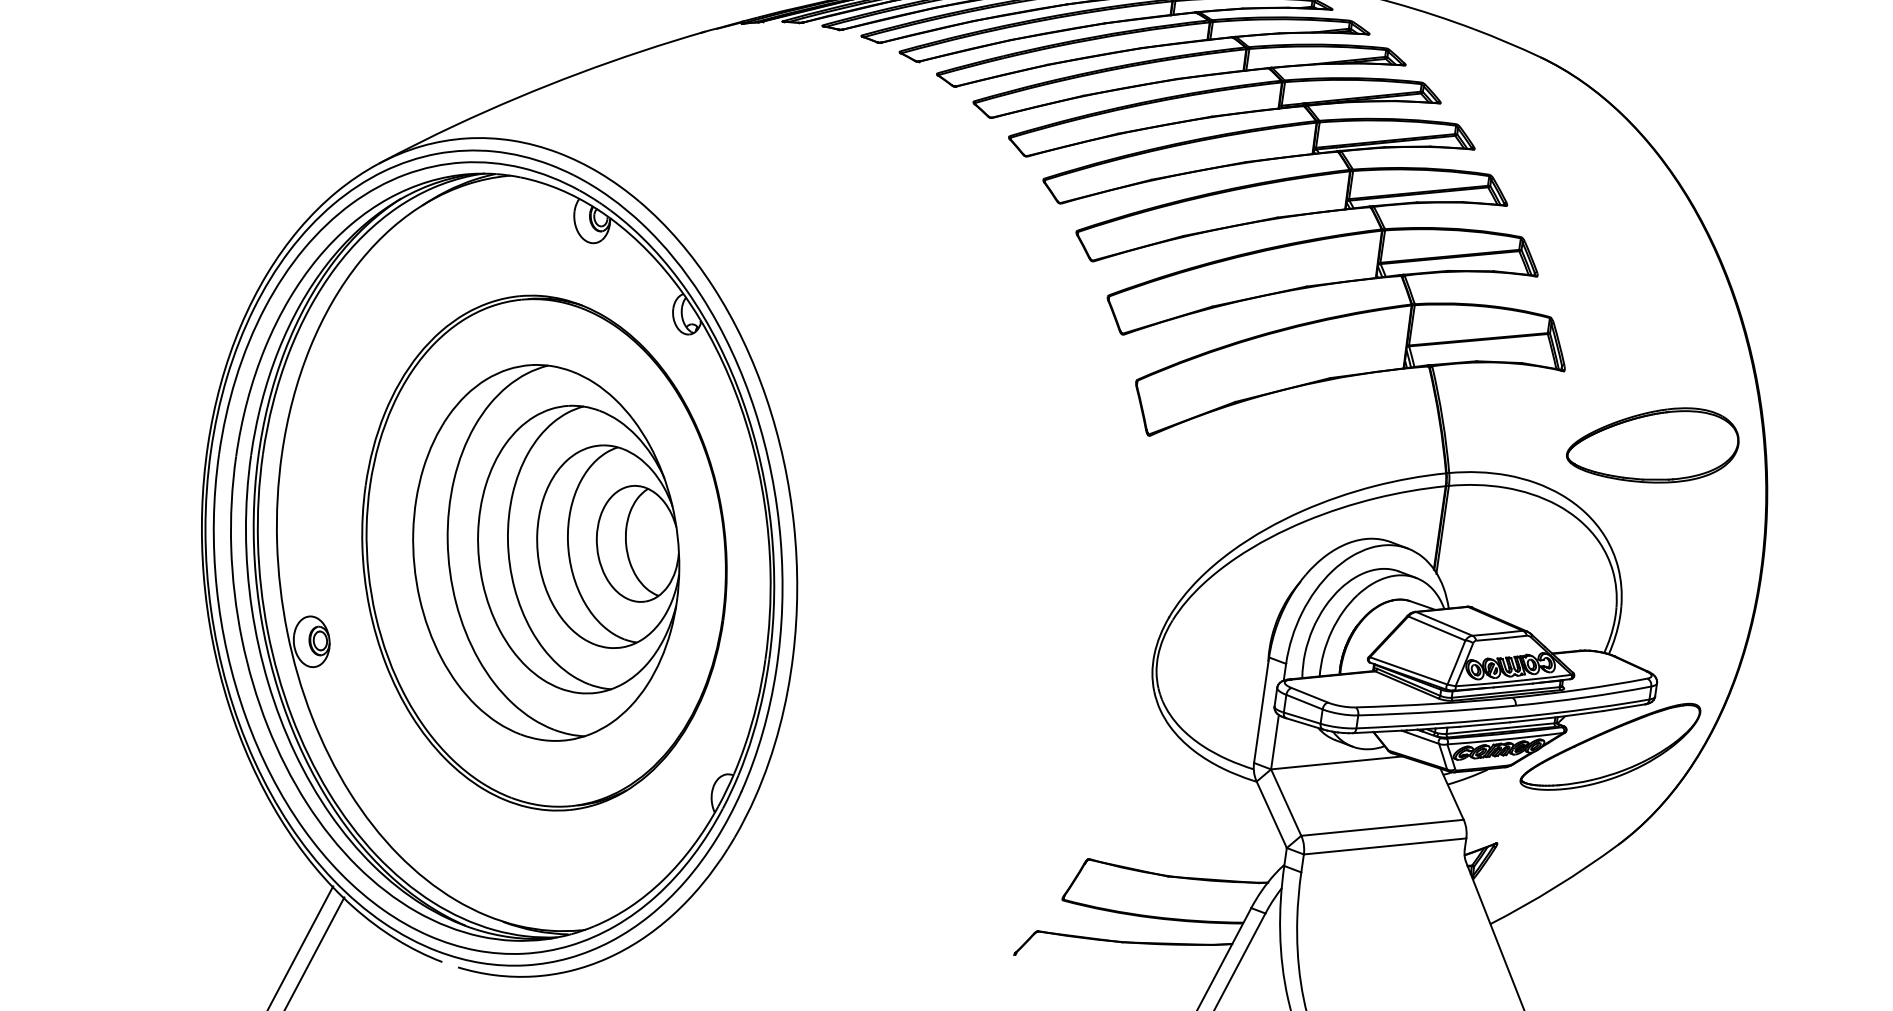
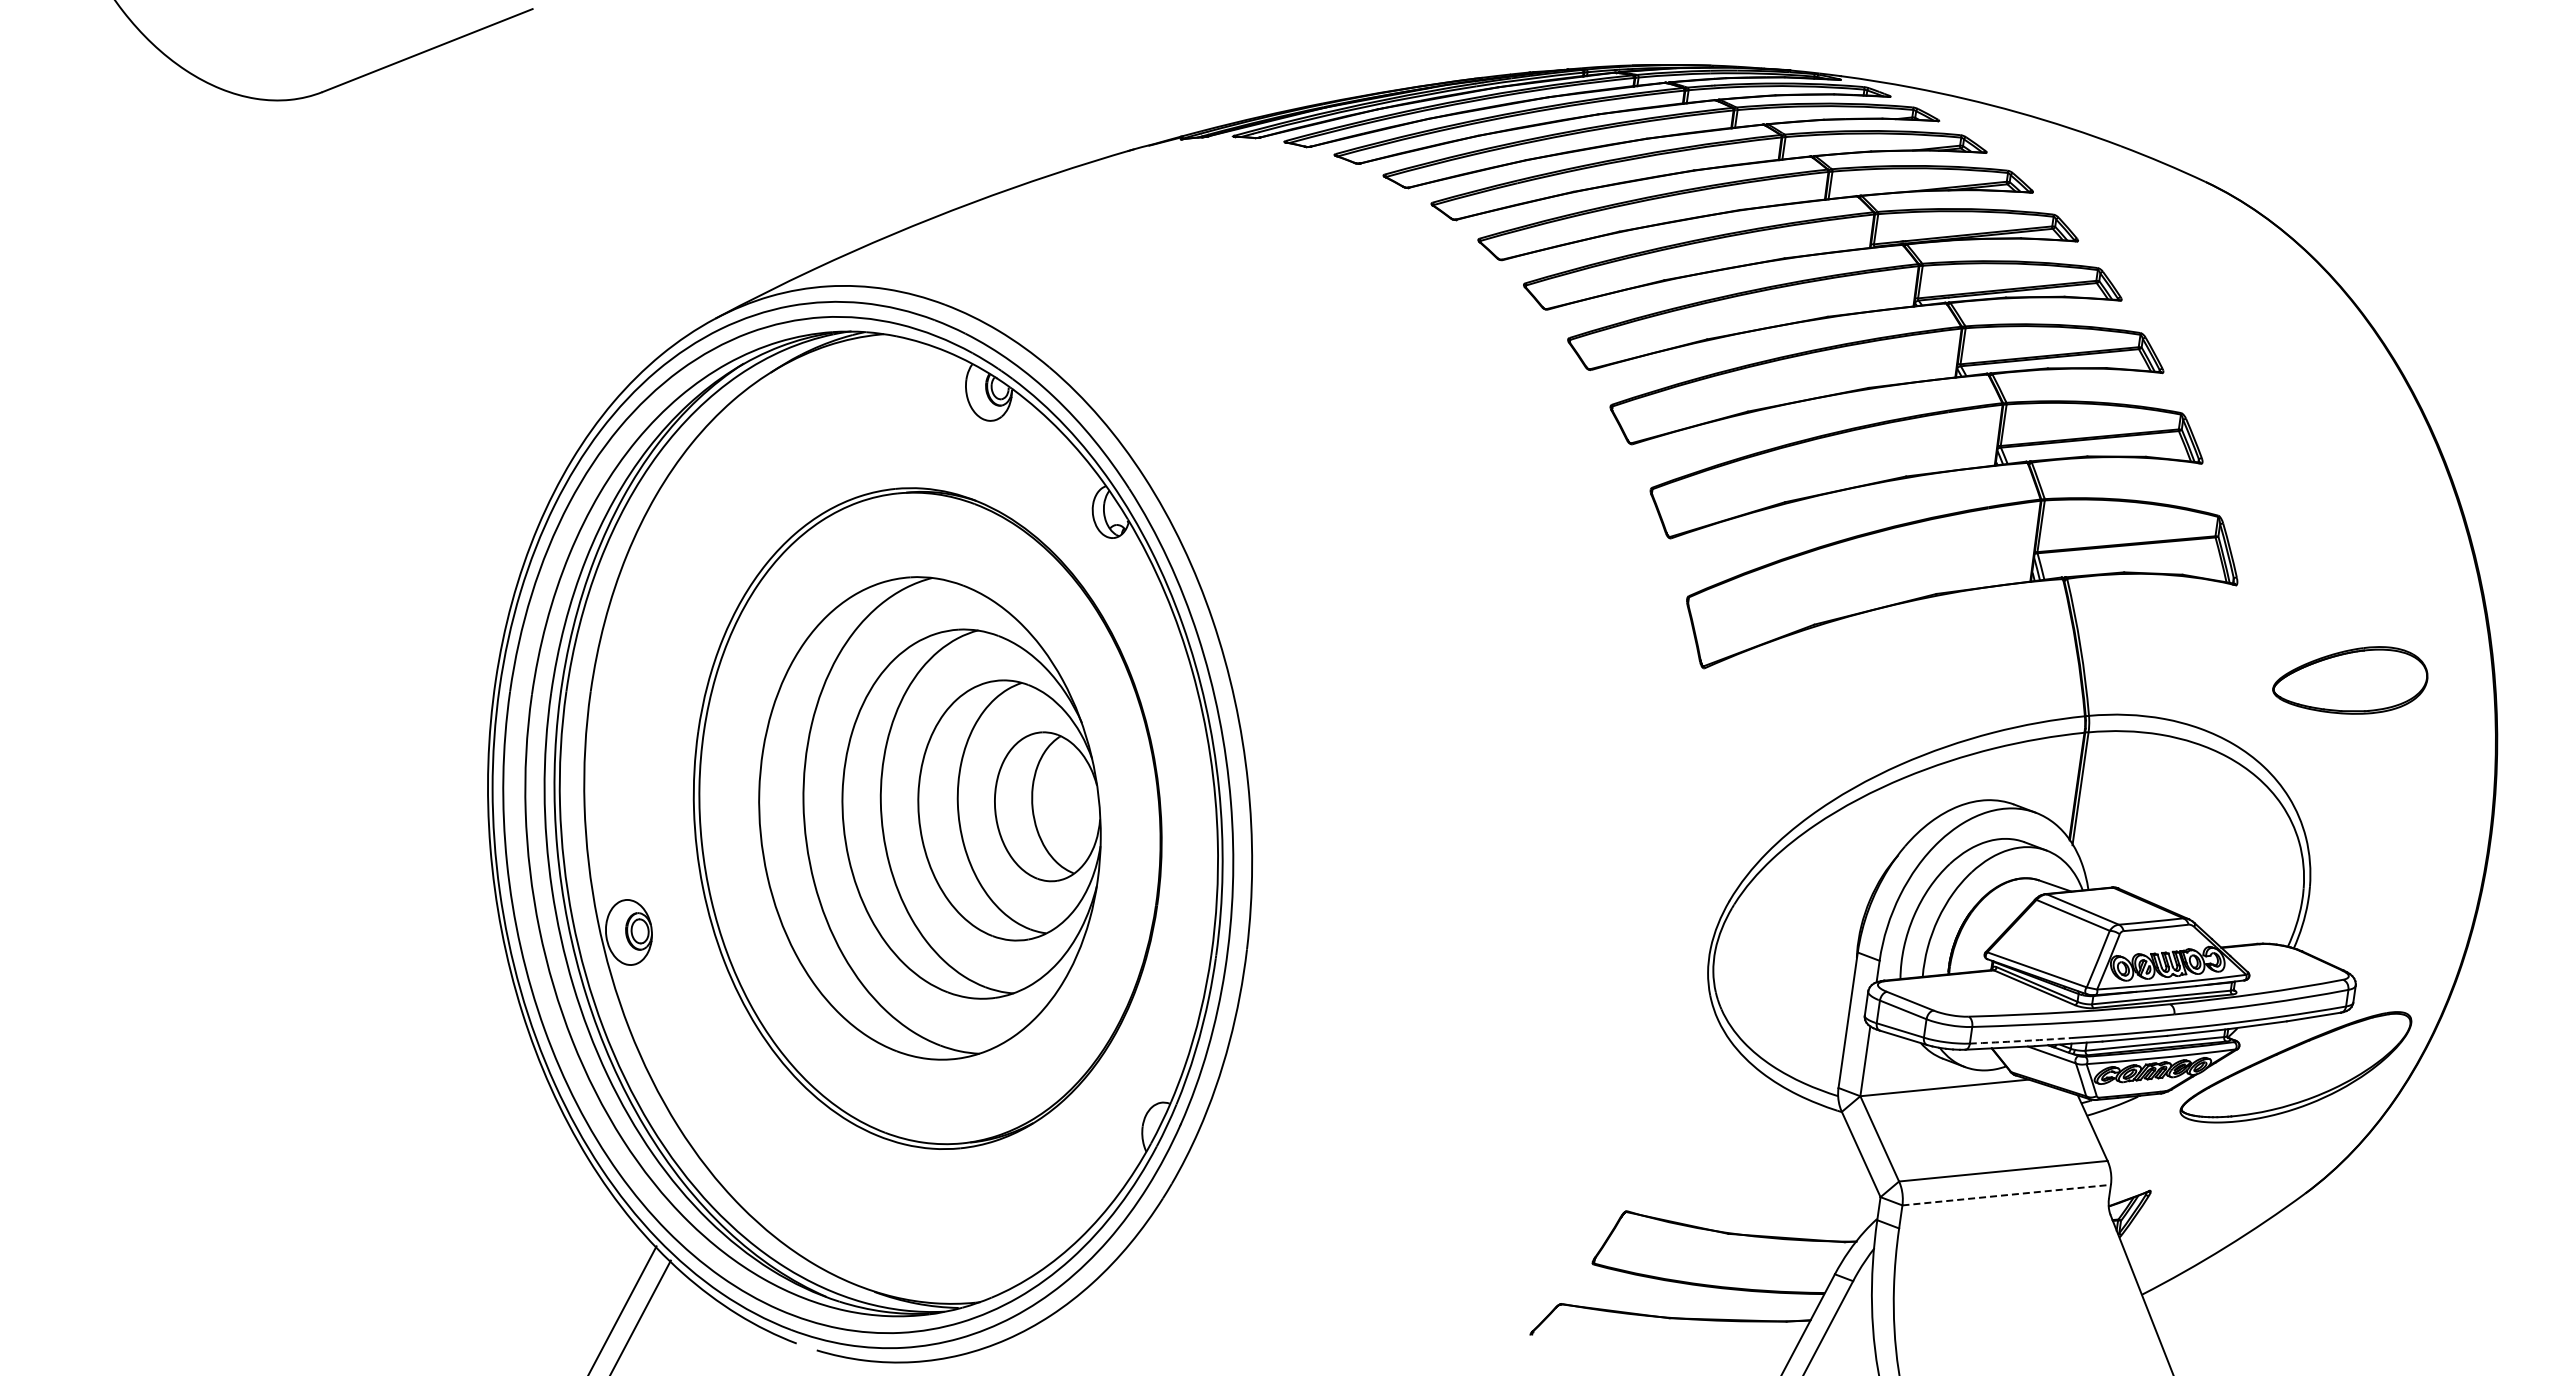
part: (1652, 445) -> (2350, 680), size x0.7
arc: (1395, 726) -> (2020, 1041), solid -> dashed
line: (1384, 846) -> (2006, 1195), solid -> dashed

